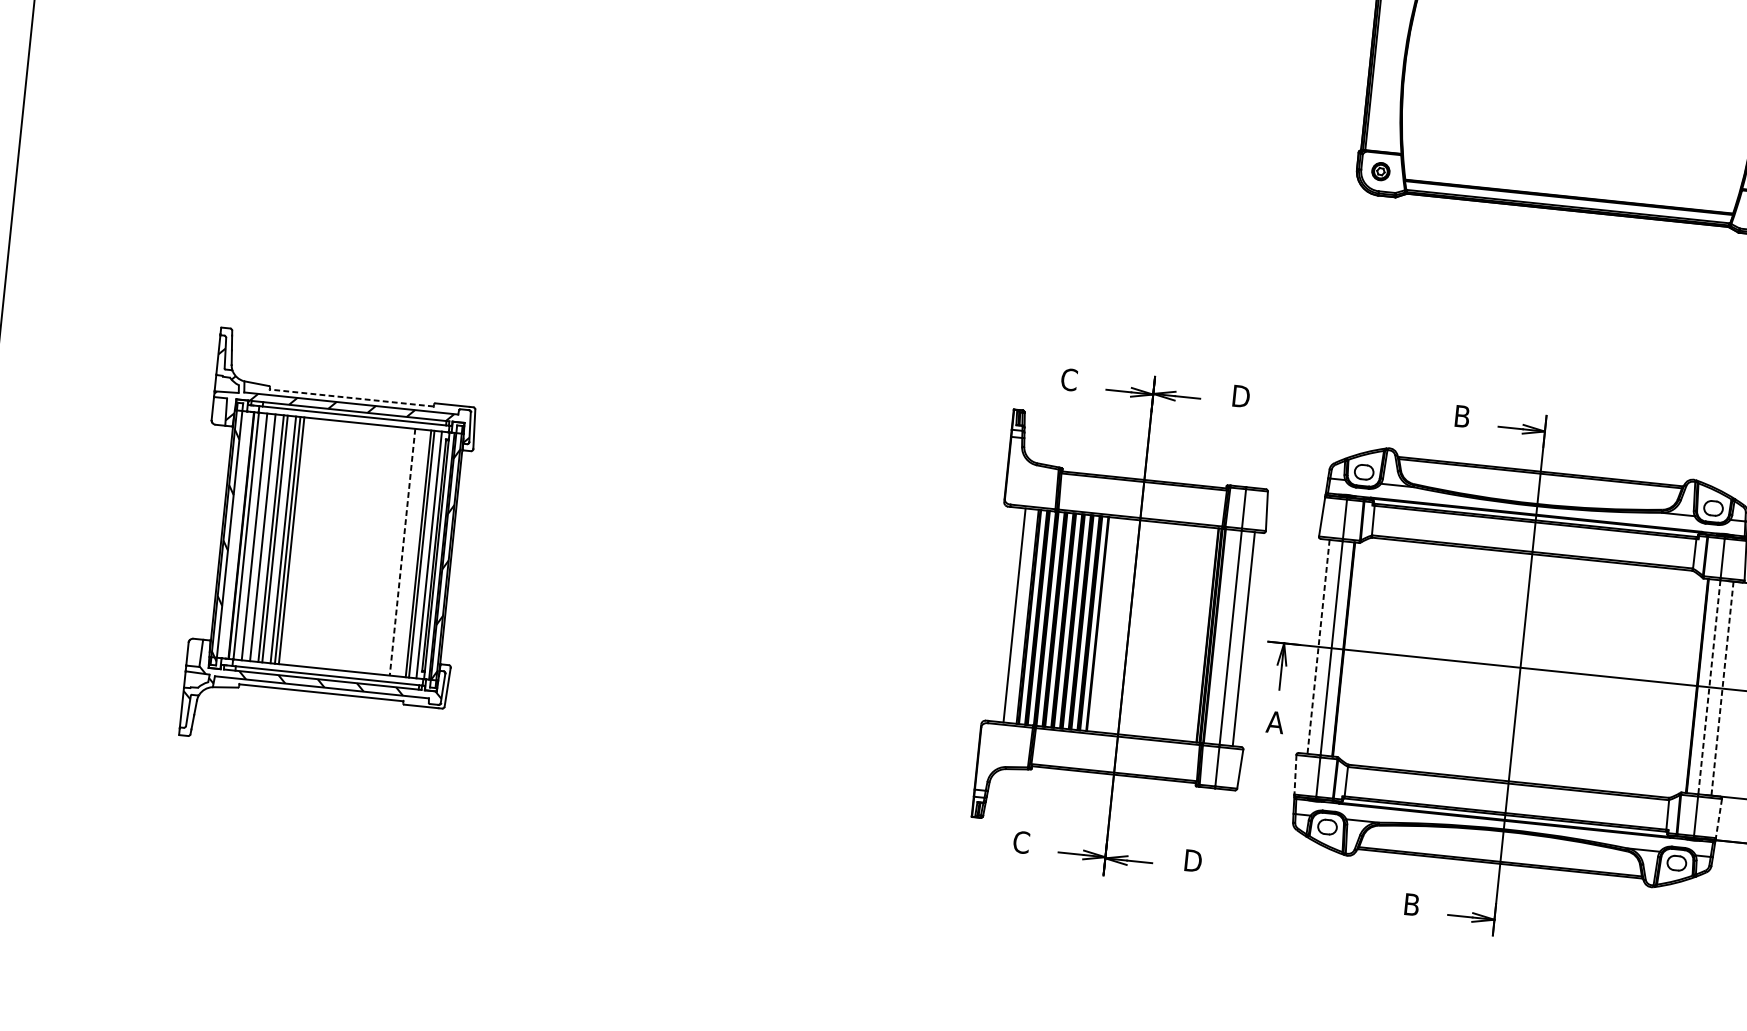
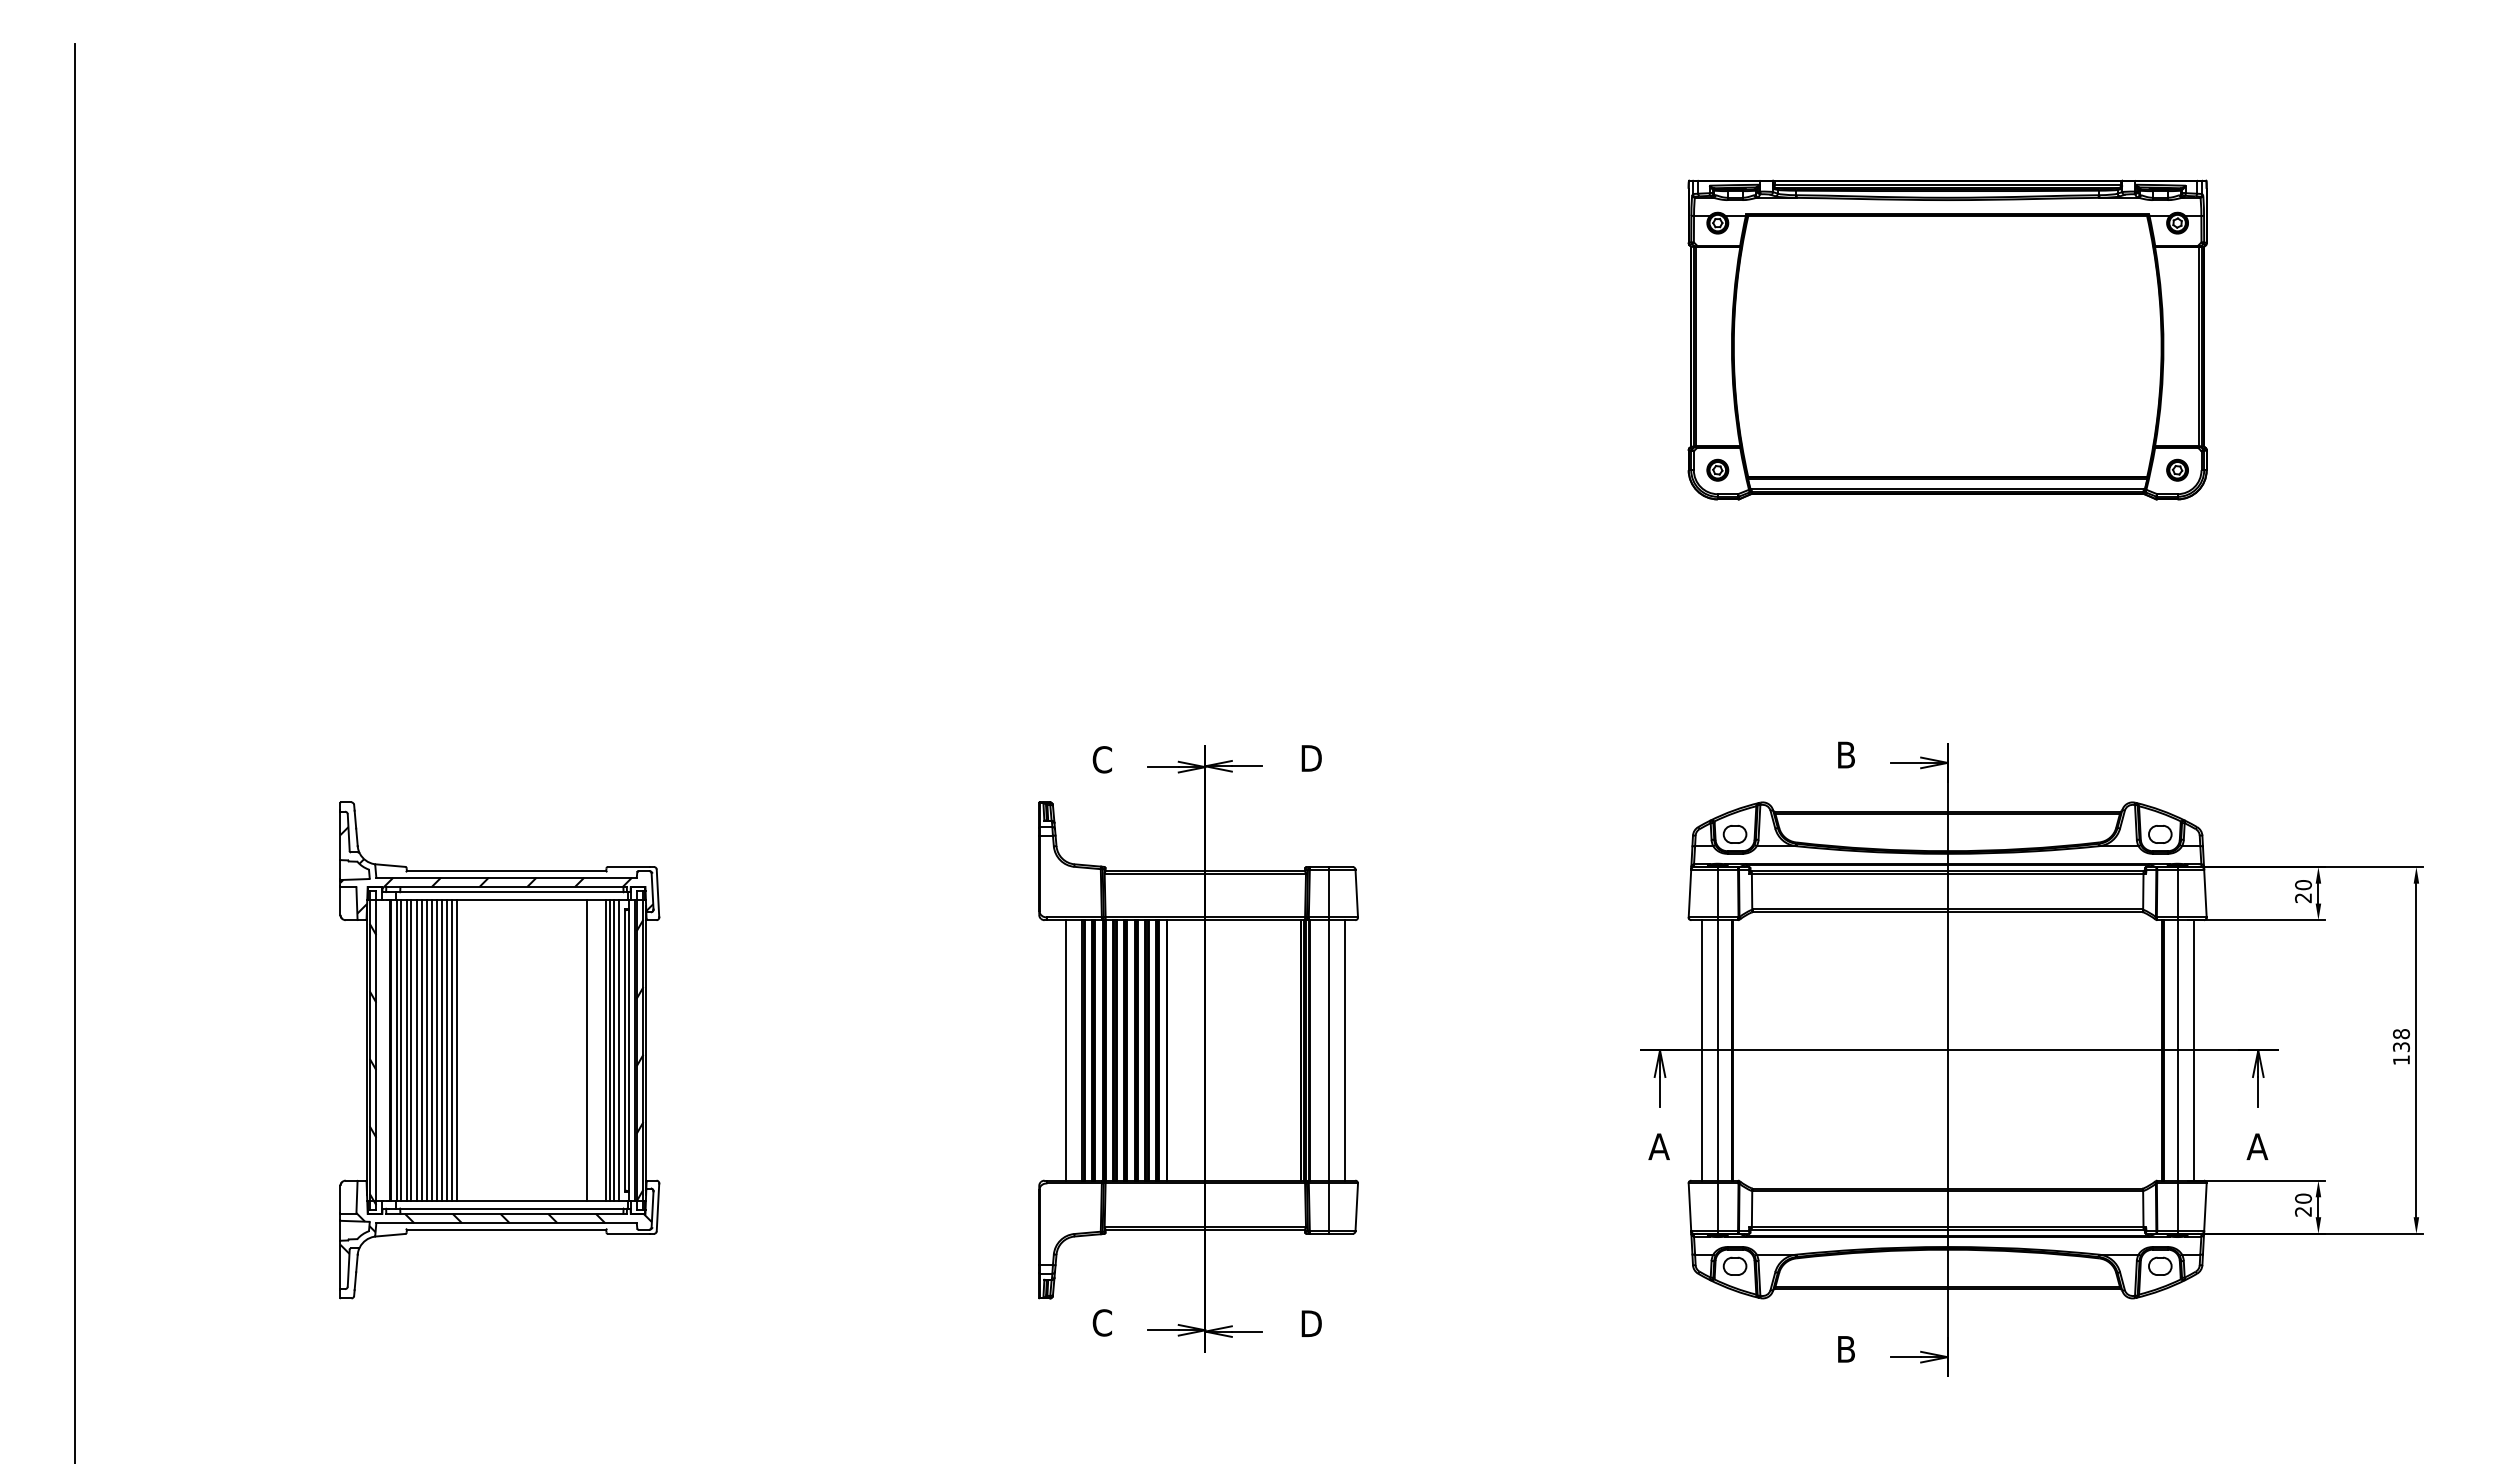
line: (351, 398) -> (506, 871), dashed -> solid
line: (250, 536) -> (401, 1050), added
line: (258, 537) -> (411, 1050), added
line: (266, 538) -> (421, 1050), added
line: (279, 539) -> (436, 1050), added
line: (296, 541) -> (457, 1050), added
line: (402, 552) -> (586, 1050), dashed -> solid
line: (425, 554) -> (614, 1050), added
part: (1123, 625) -> (1198, 1048), moved
line: (1318, 646) -> (1701, 1050), dashed -> solid
line: (1709, 687) -> (2177, 1050), dashed -> solid
line: (1722, 688) -> (2193, 1050), dashed -> solid
line: (1295, 774) -> (1689, 1207), dashed -> solid
line: (1718, 818) -> (2205, 1207), dashed -> solid

